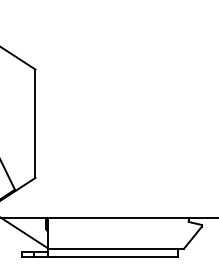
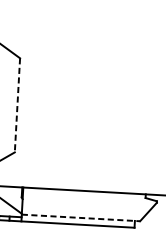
line: (35, 124) -> (17, 105), solid -> dashed
line: (116, 249) -> (81, 218), solid -> dashed

